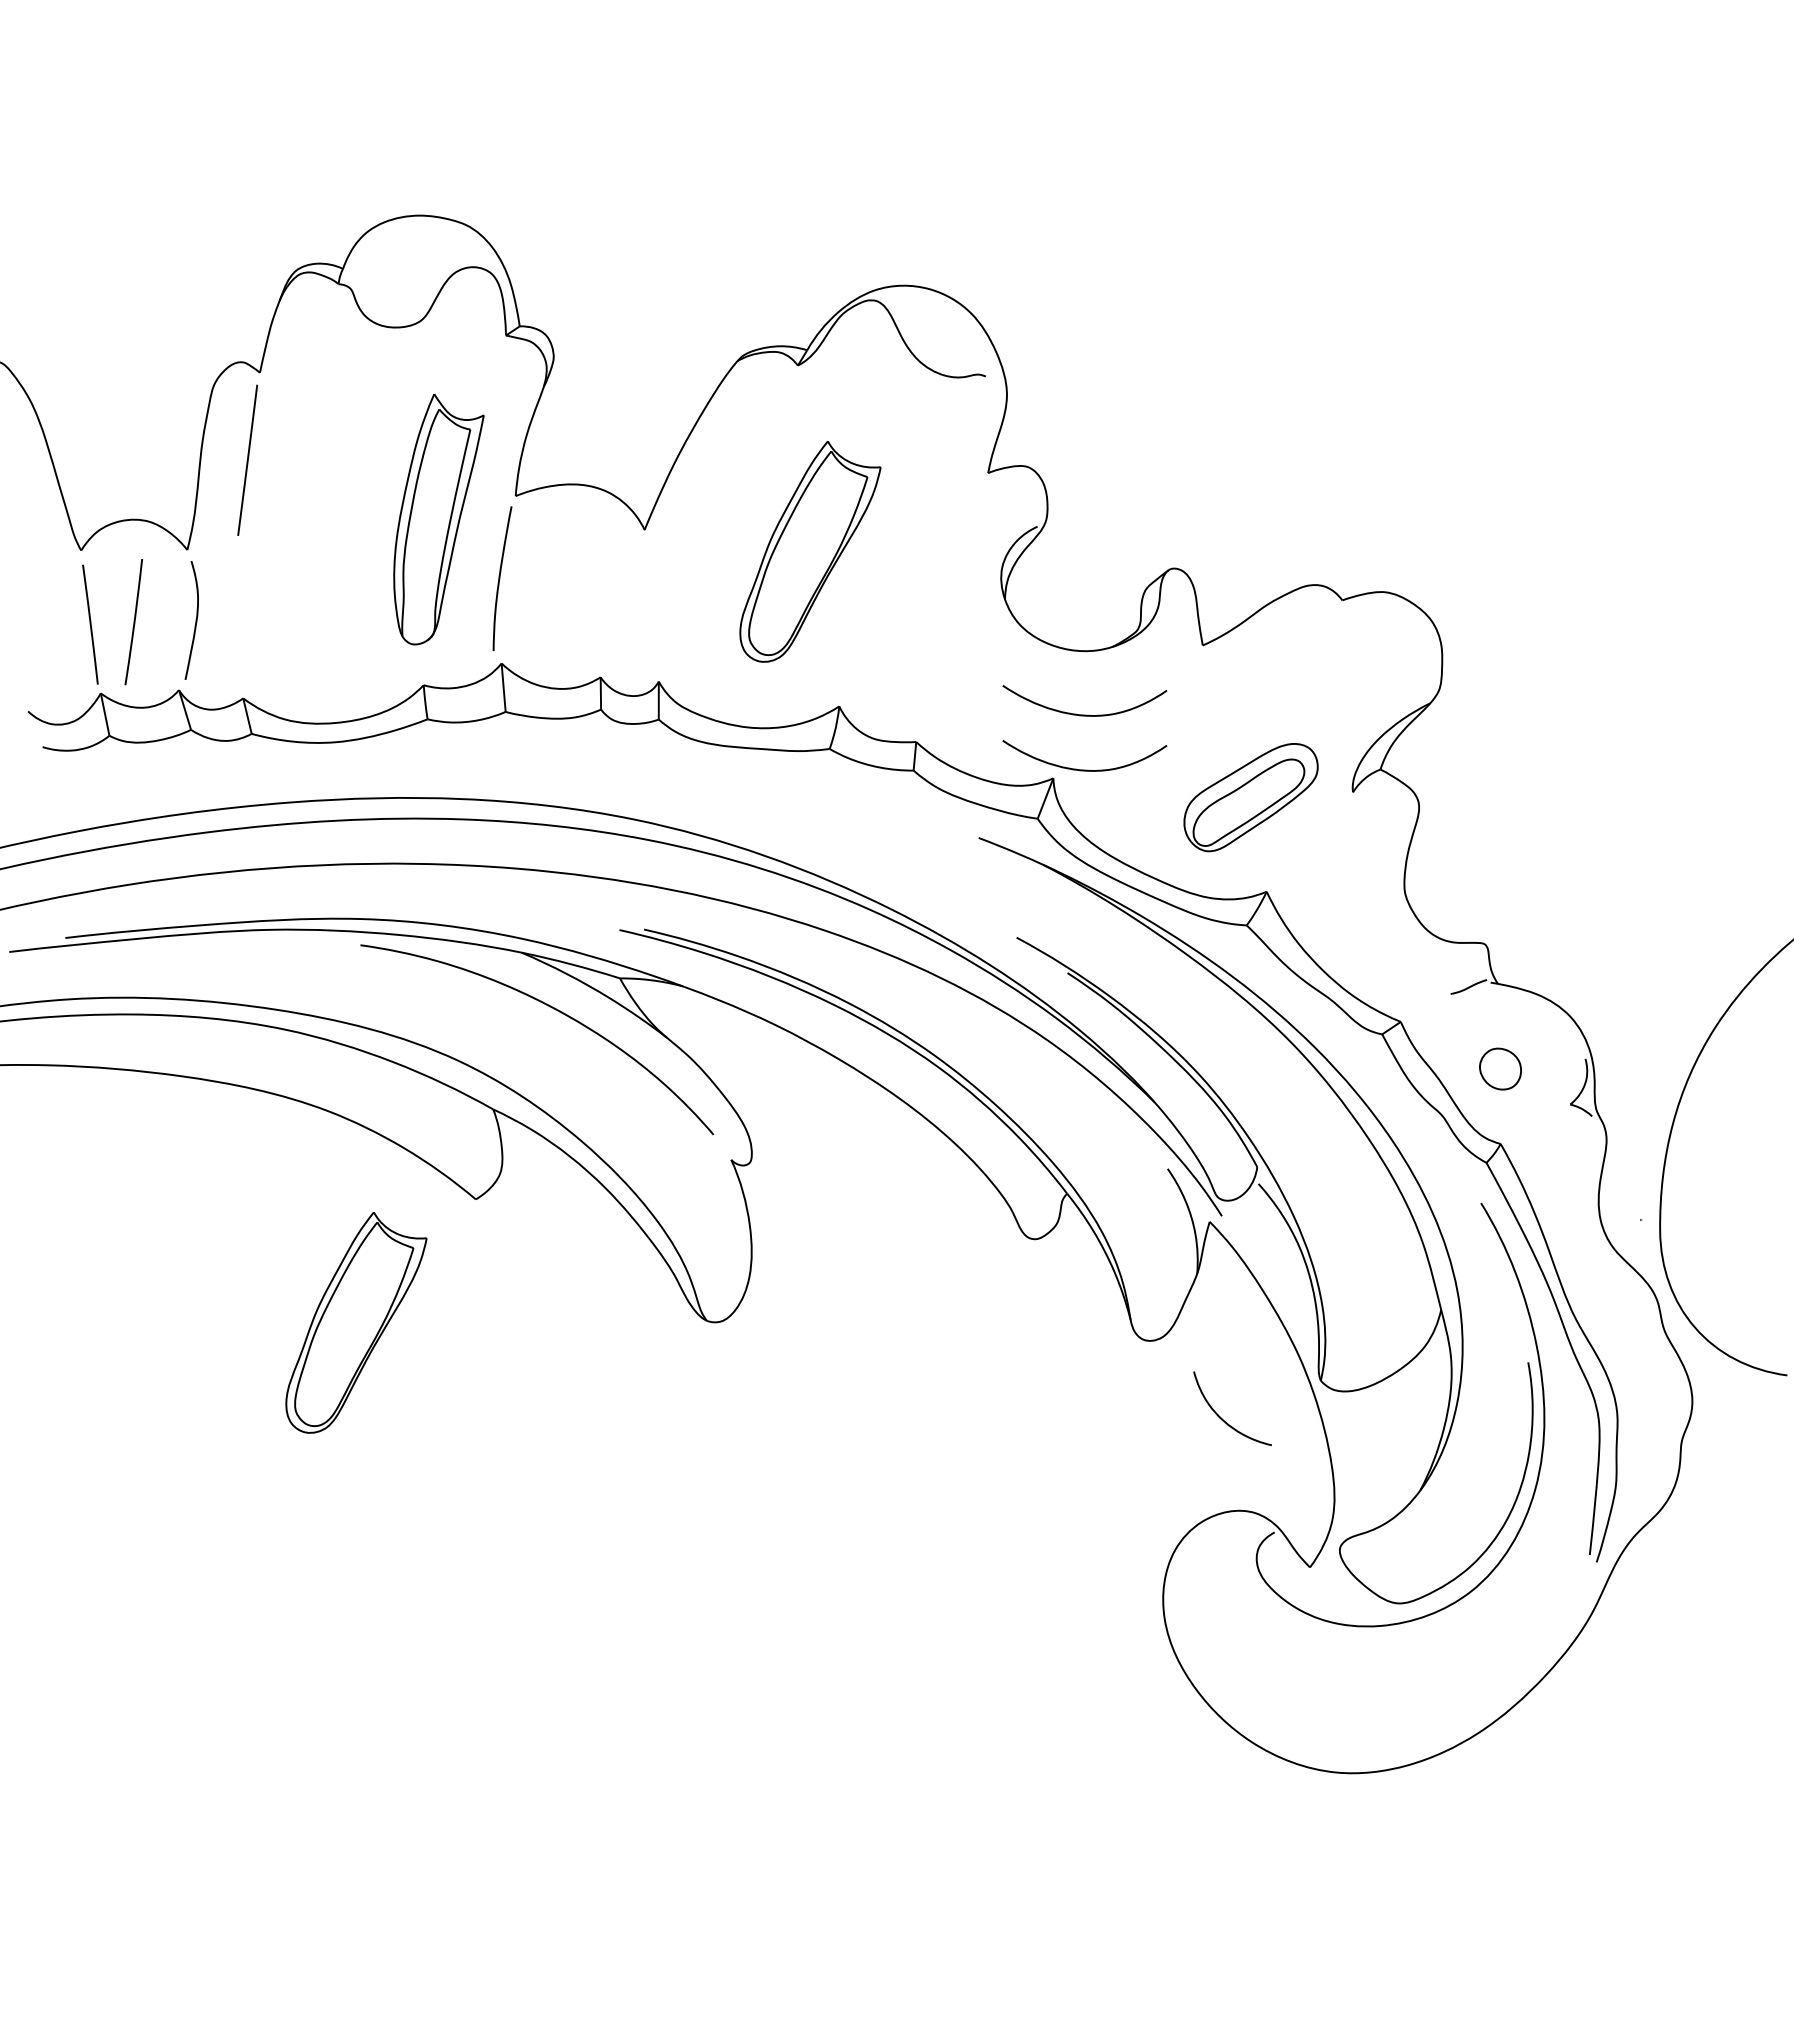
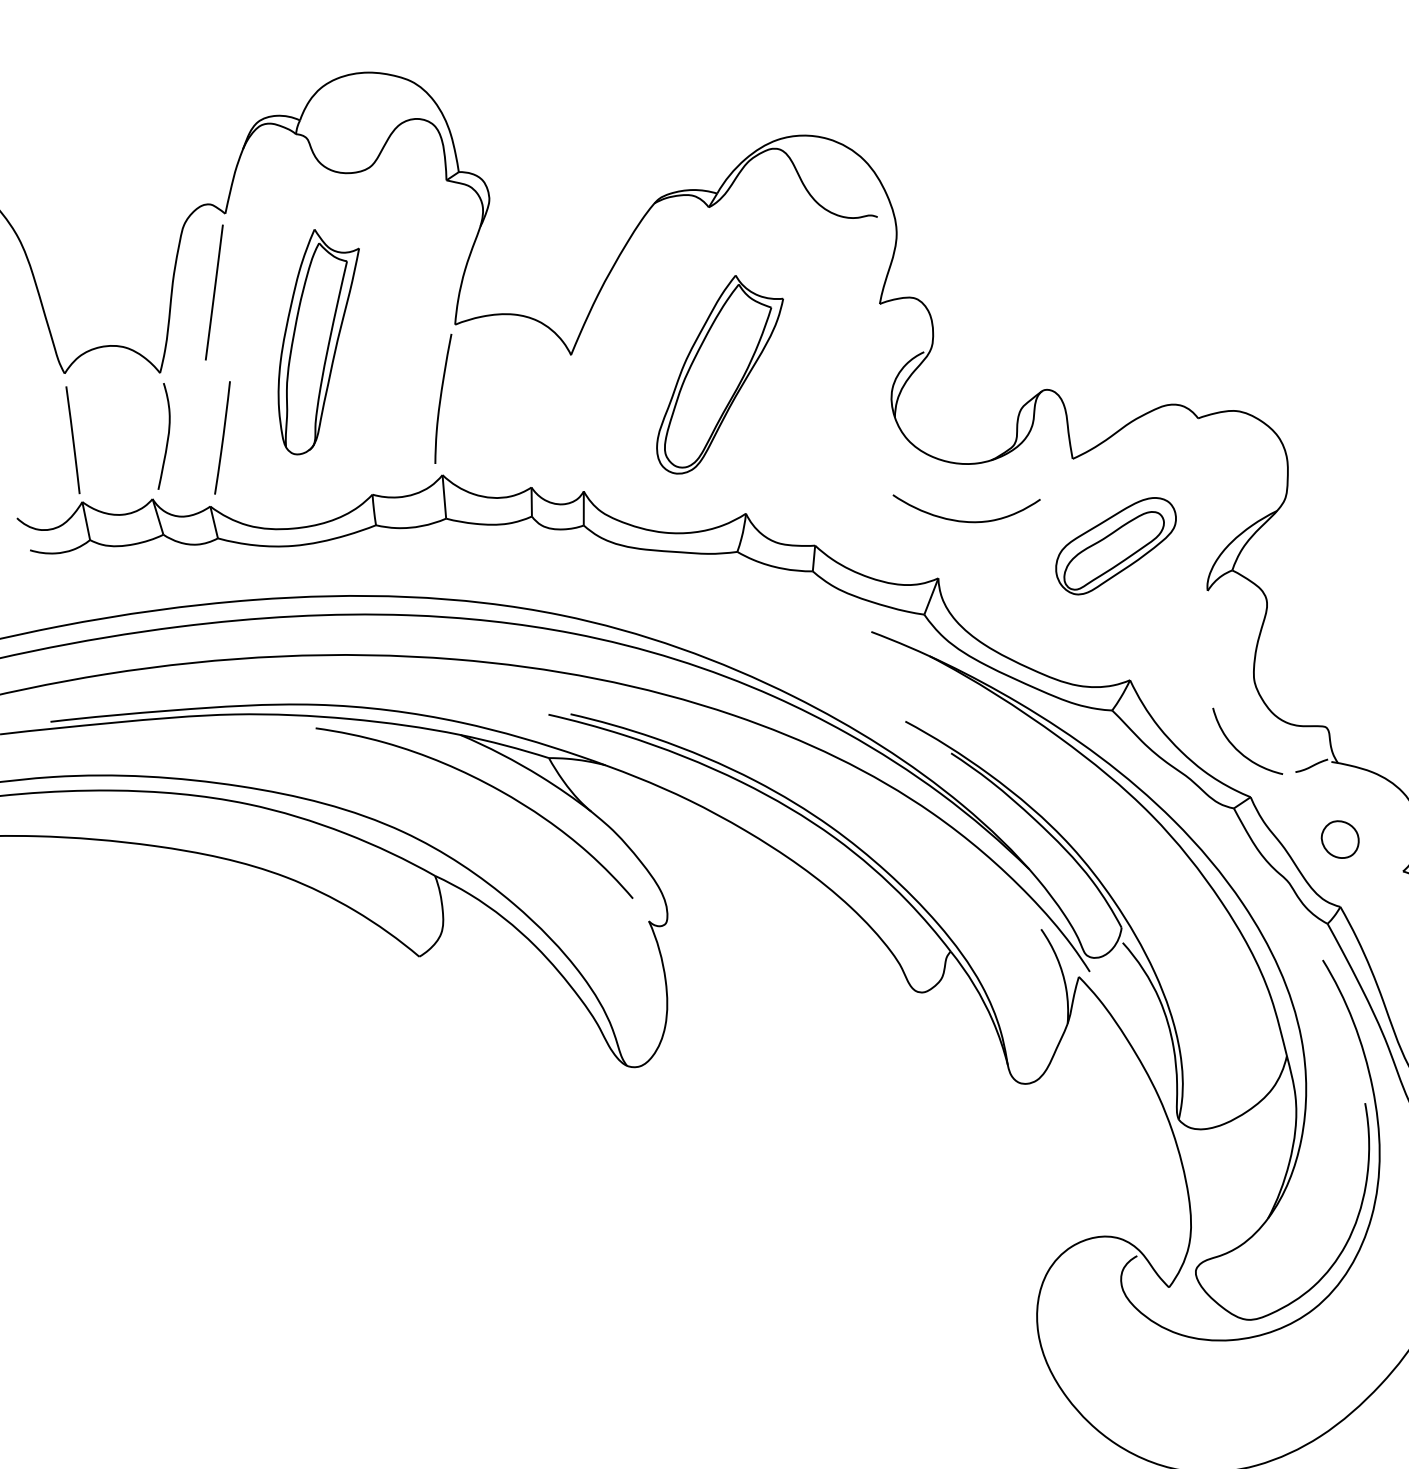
part: (438, 519) -> (318, 342), moved
line: (133, 622) -> (222, 438), moved
curve: (1084, 769) -> (966, 570), removed
part: (1250, 797) -> (1115, 546), moved
part: (356, 1322) -> (312, 1067), removed
curve: (1222, 1418) -> (1238, 750), moved

